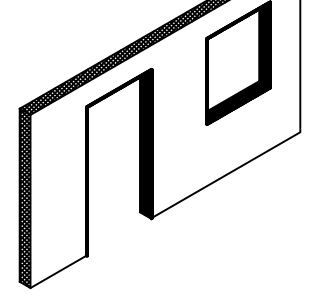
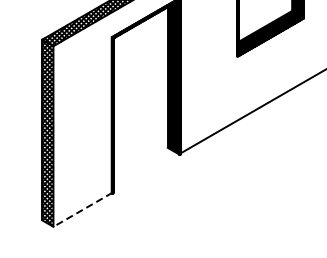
line: (58, 271) -> (82, 209), solid -> dashed

